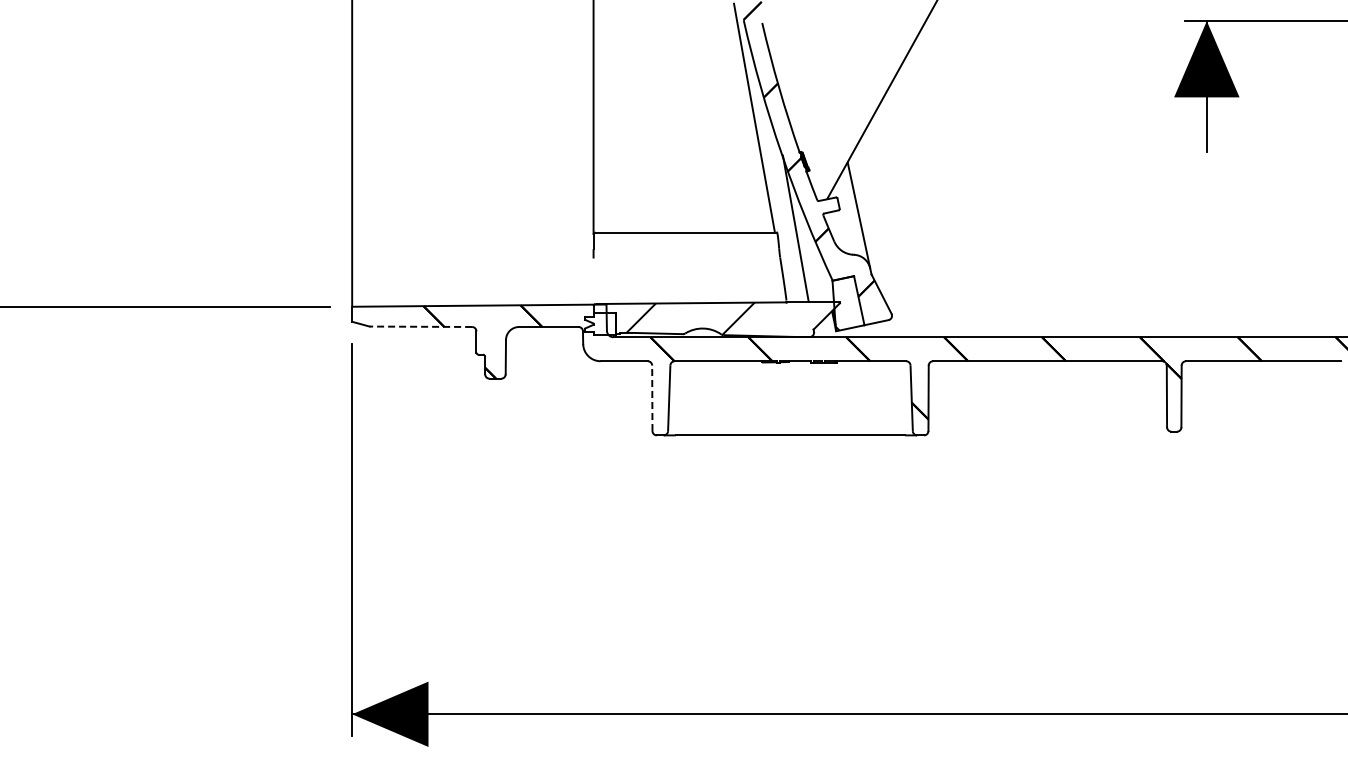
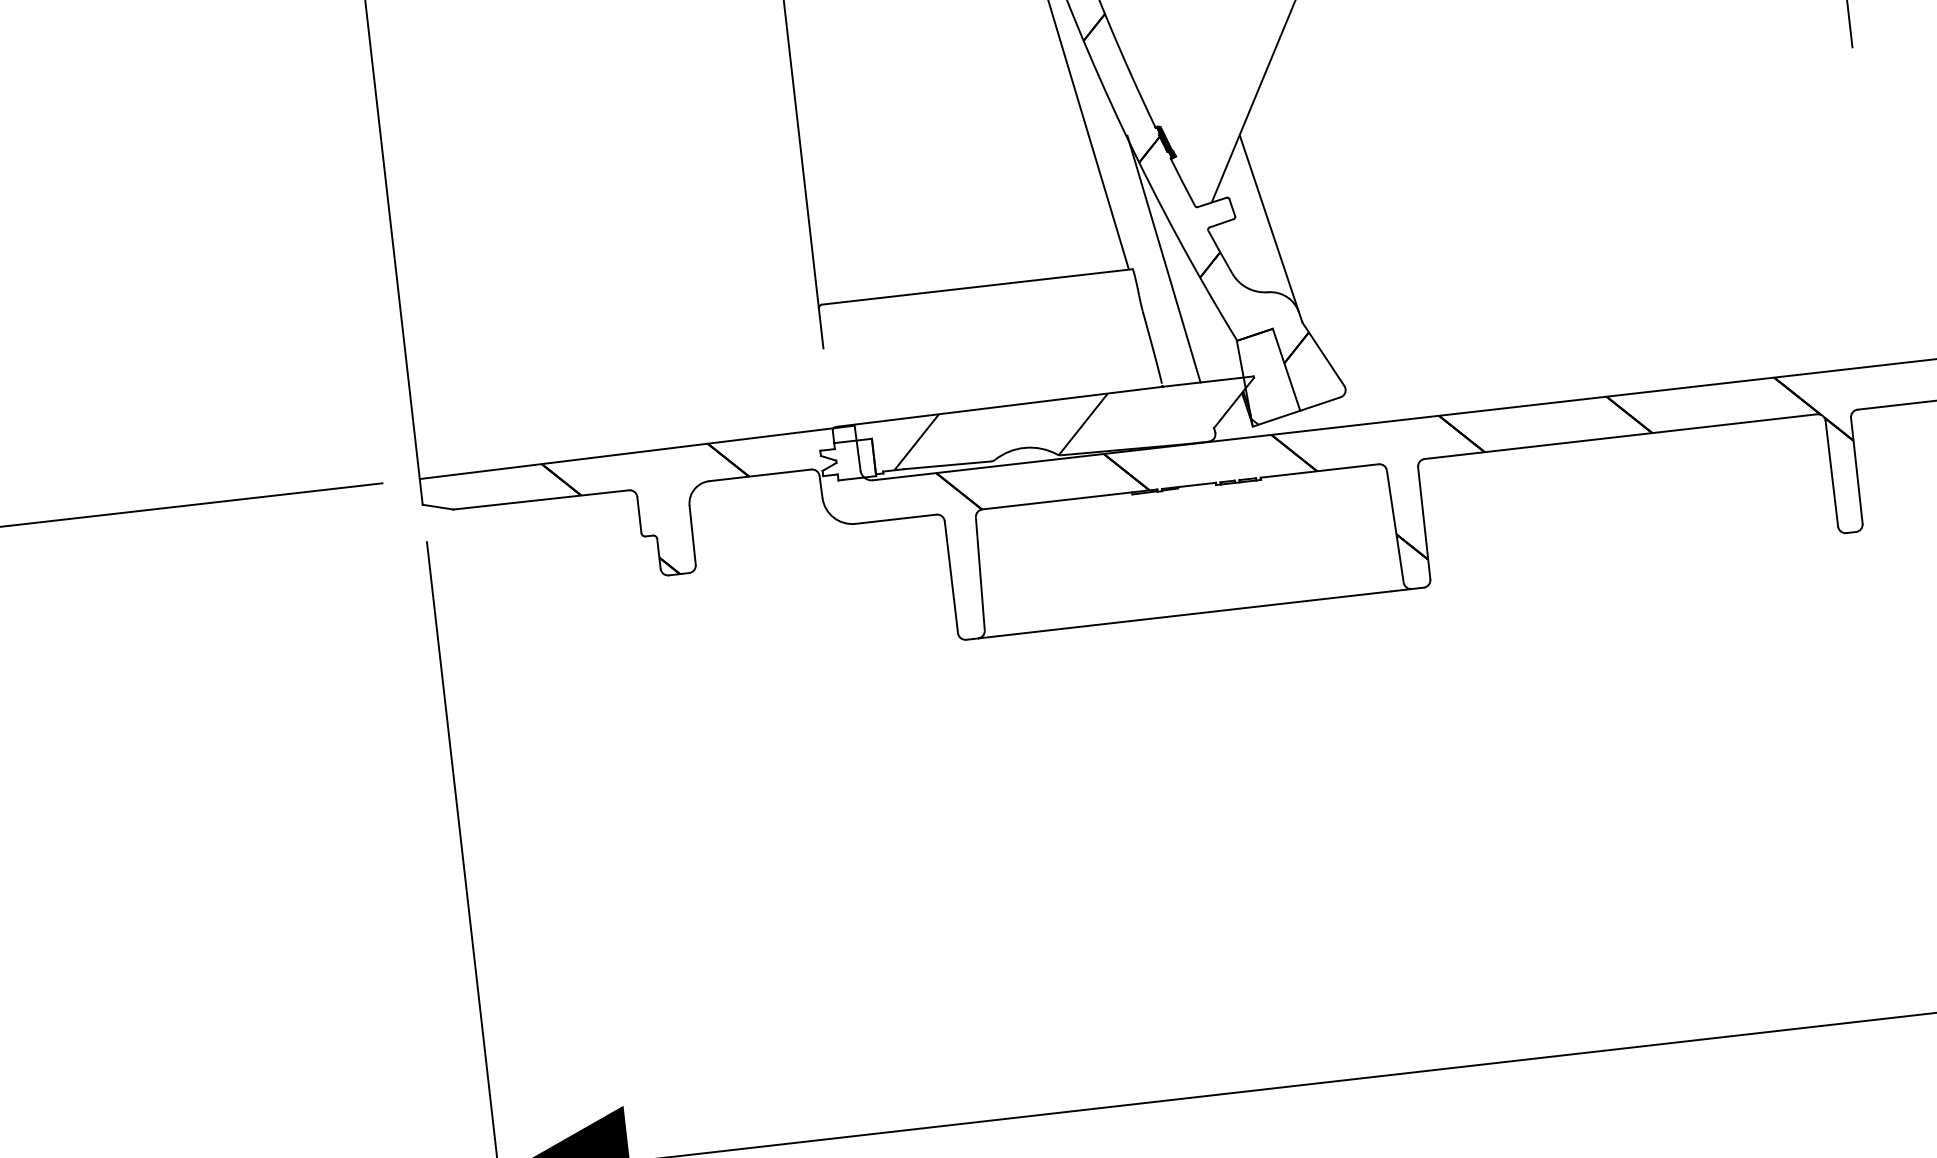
line: (420, 326) -> (540, 499), dashed -> solid
line: (652, 398) -> (951, 577), dashed -> solid

